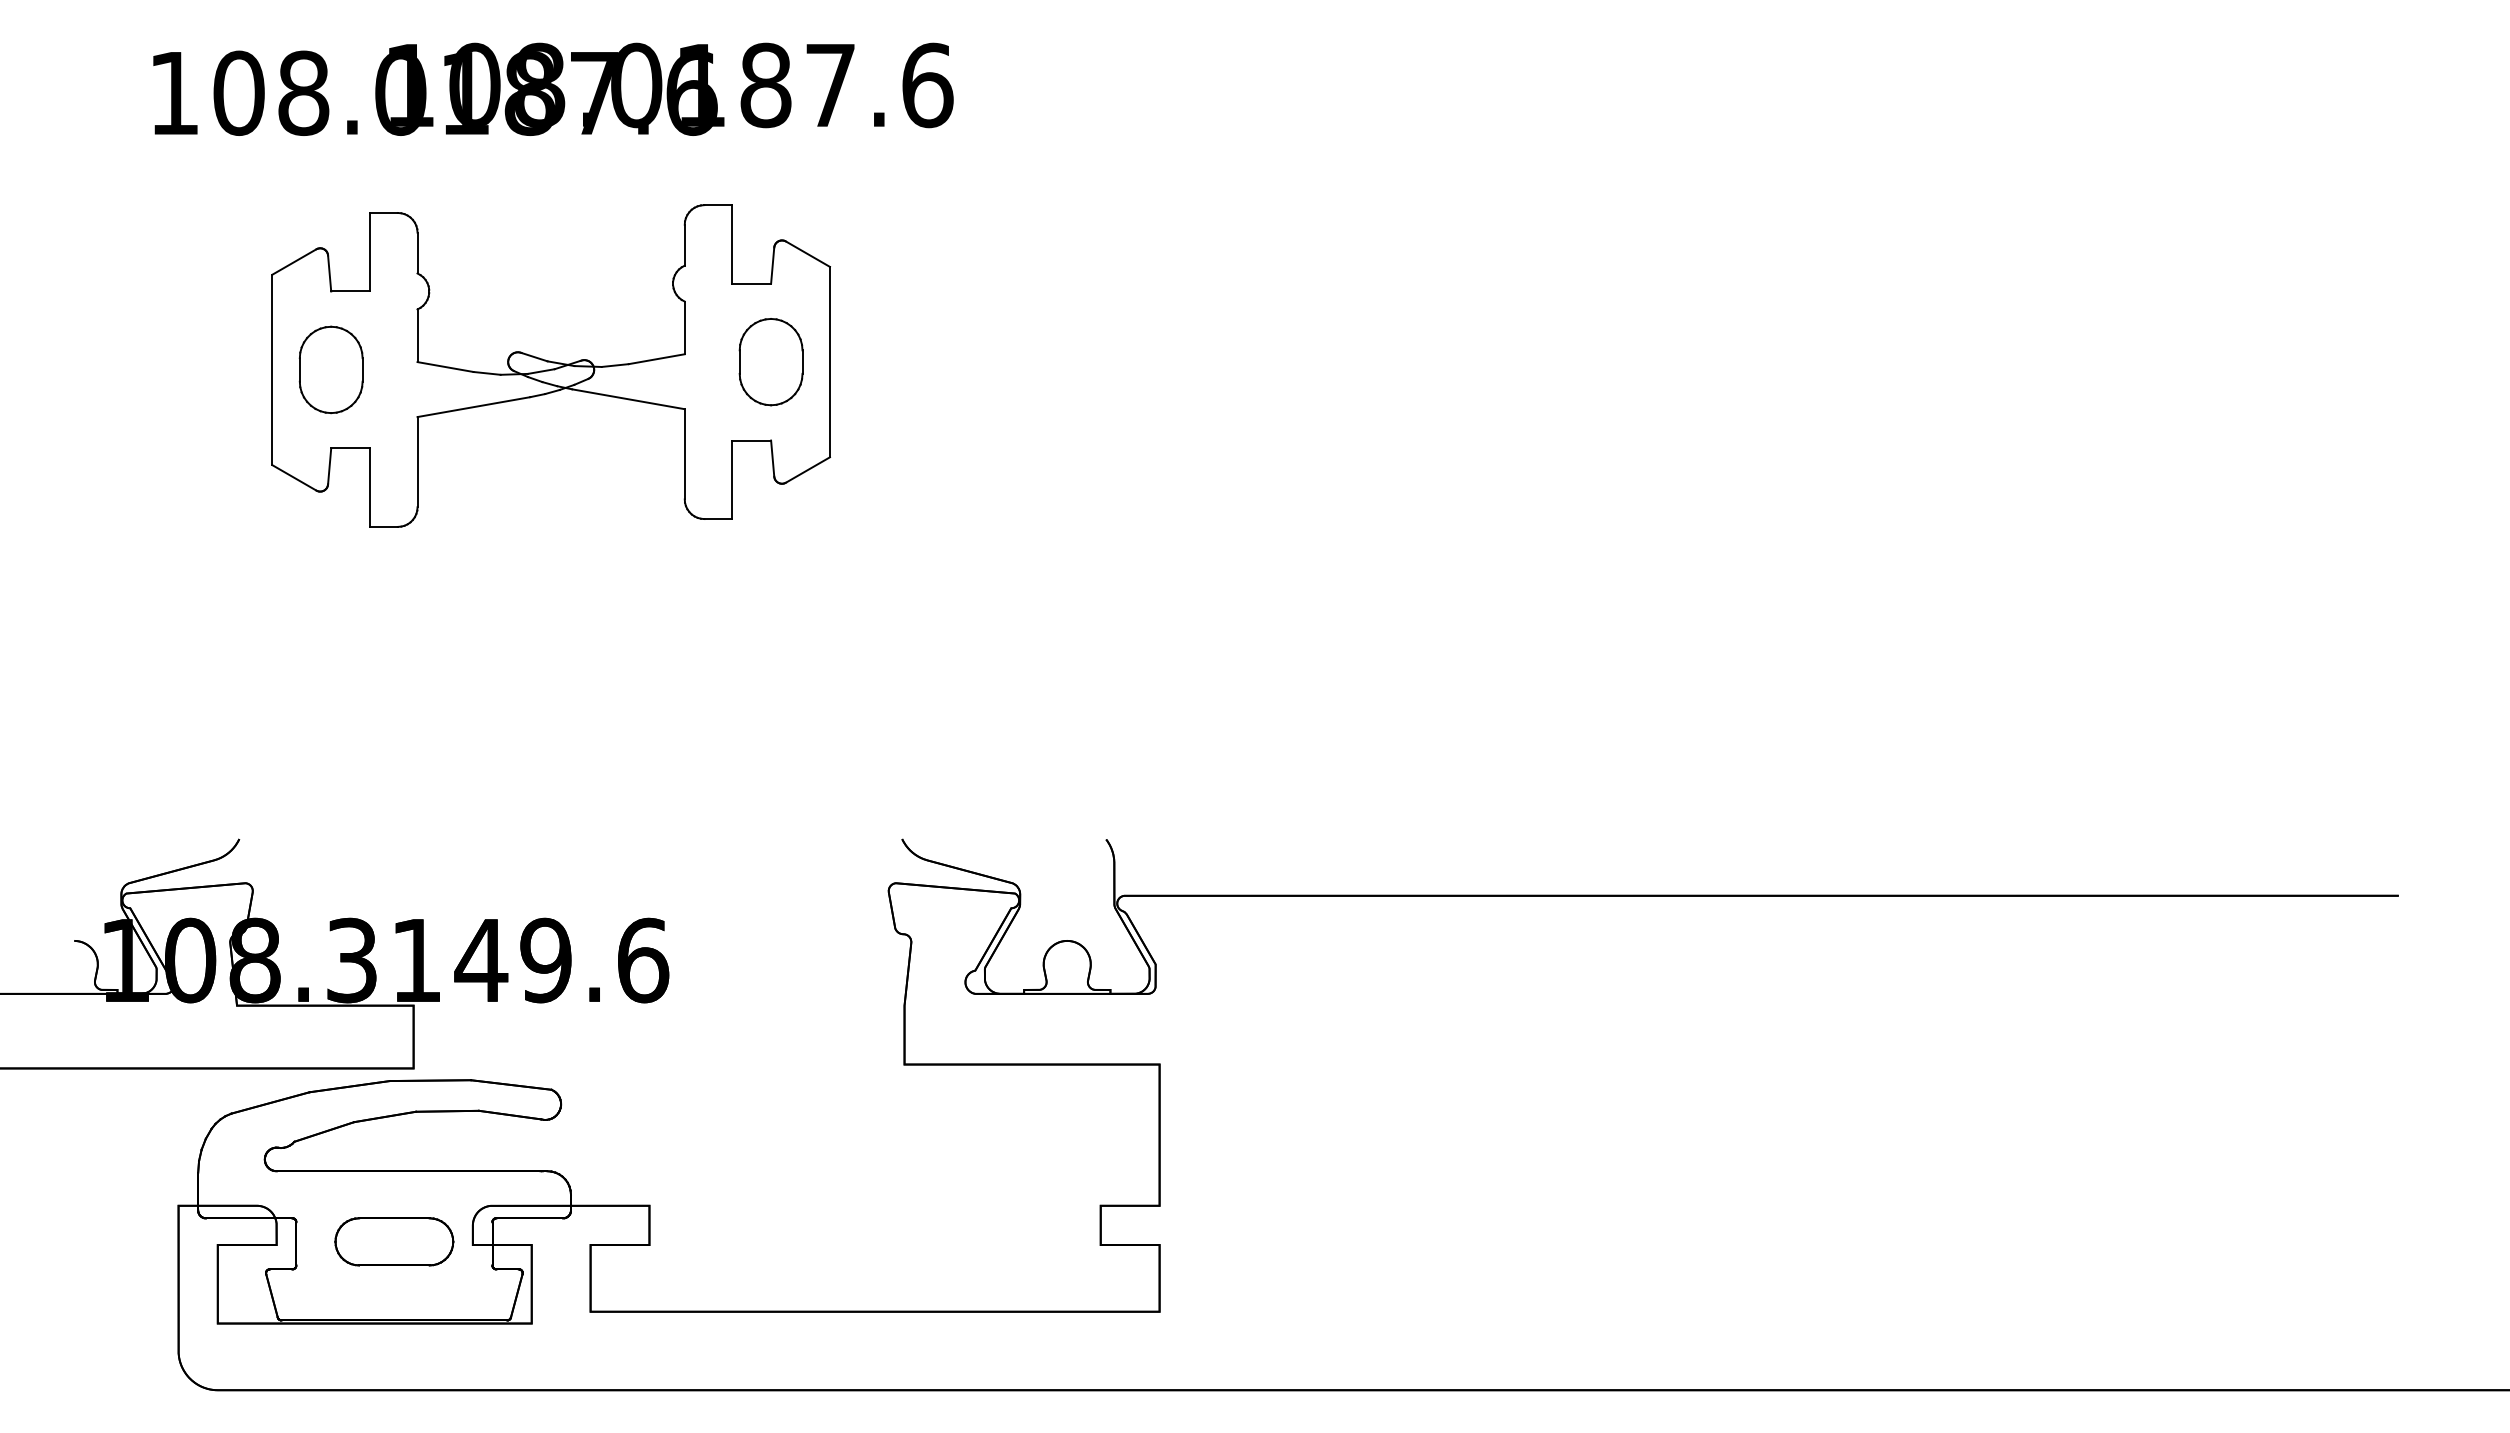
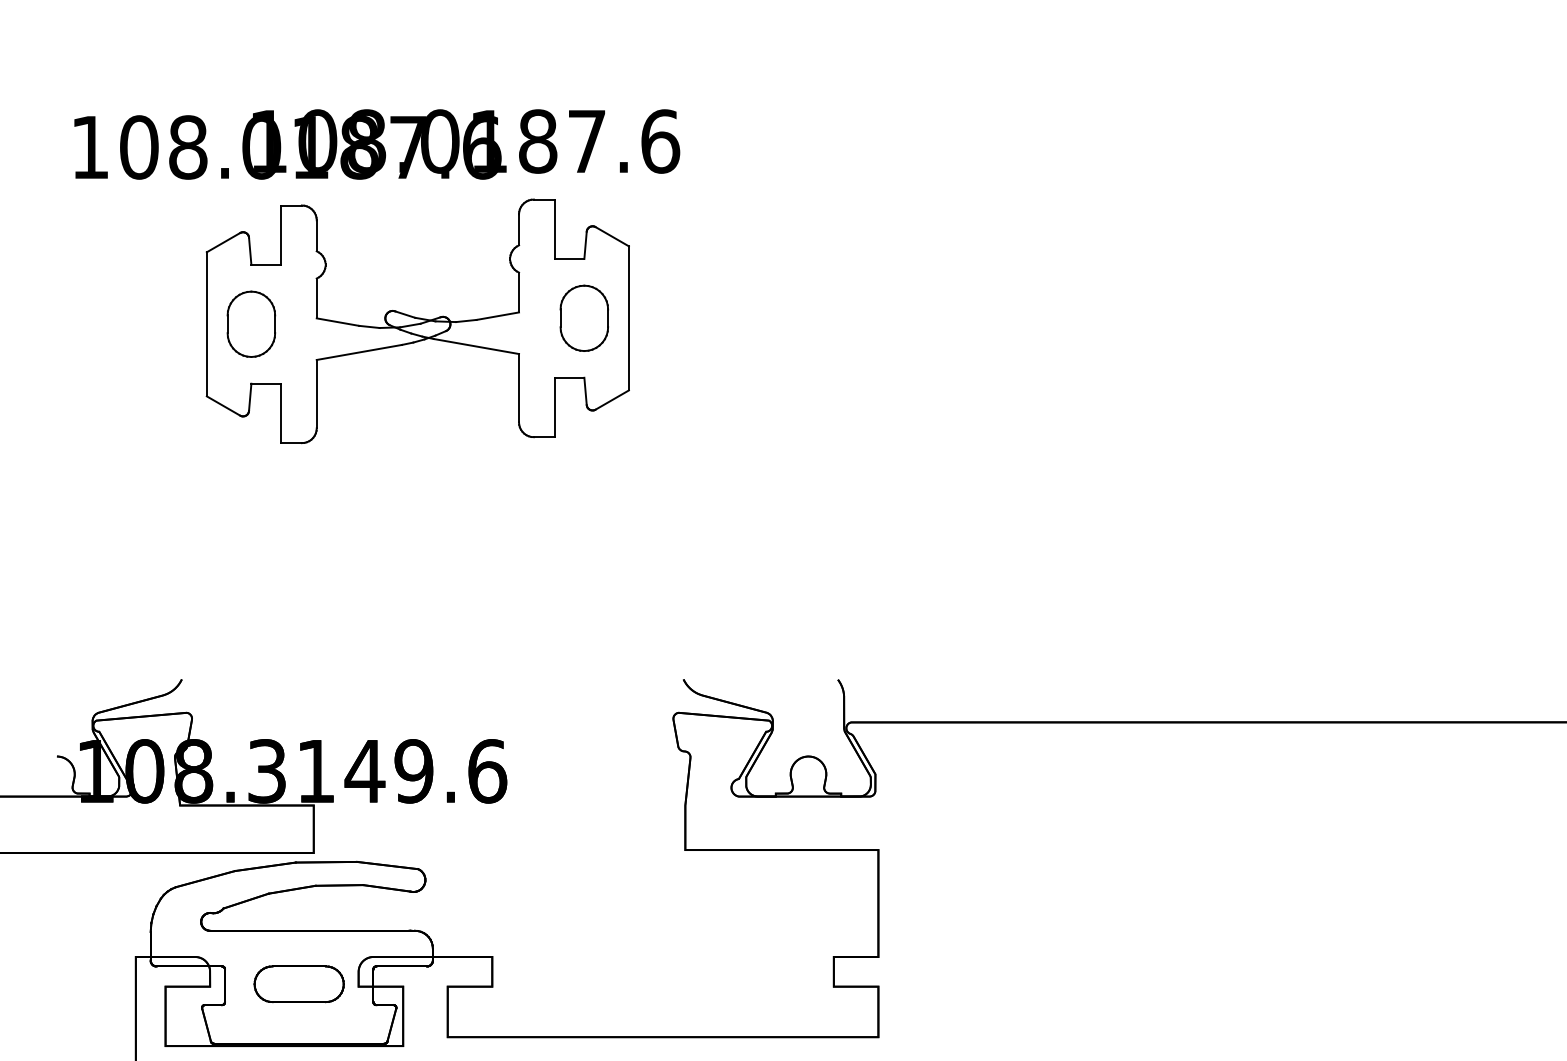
text: (553, 88) -> (377, 143), moved

